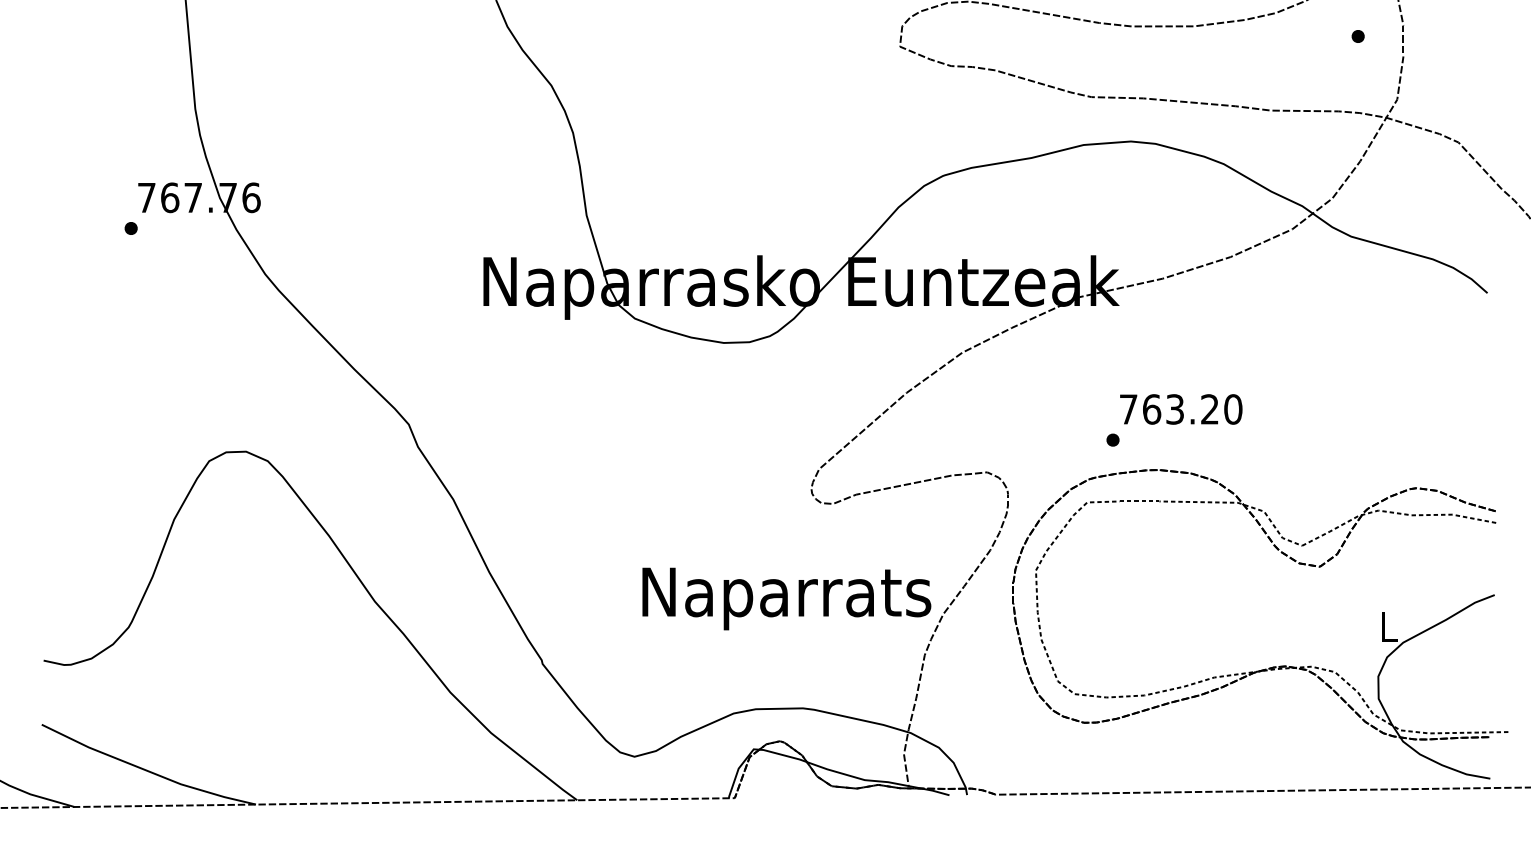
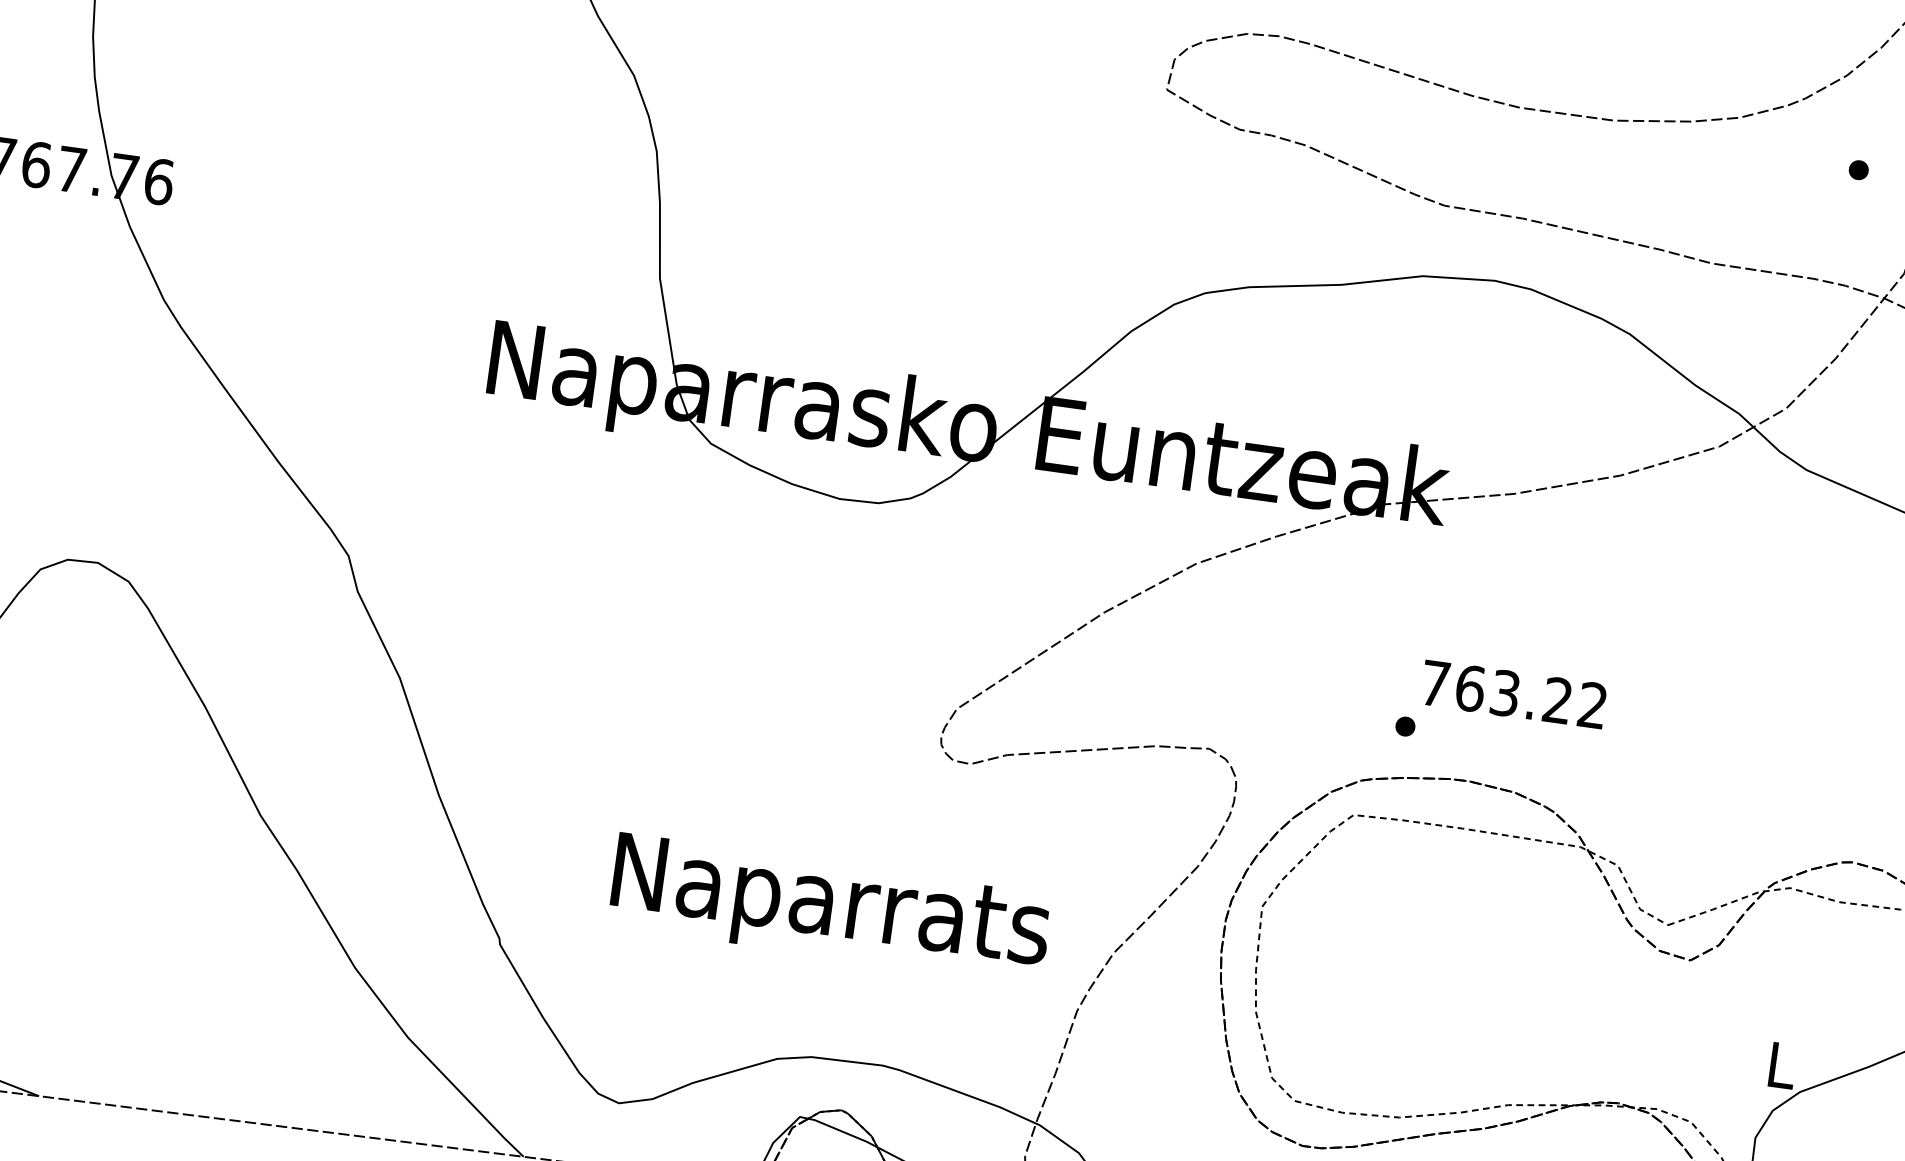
text: (1233, 409) -> (1593, 705), 763.20 -> 763.22
text: (786, 598) -> (830, 908), moved

